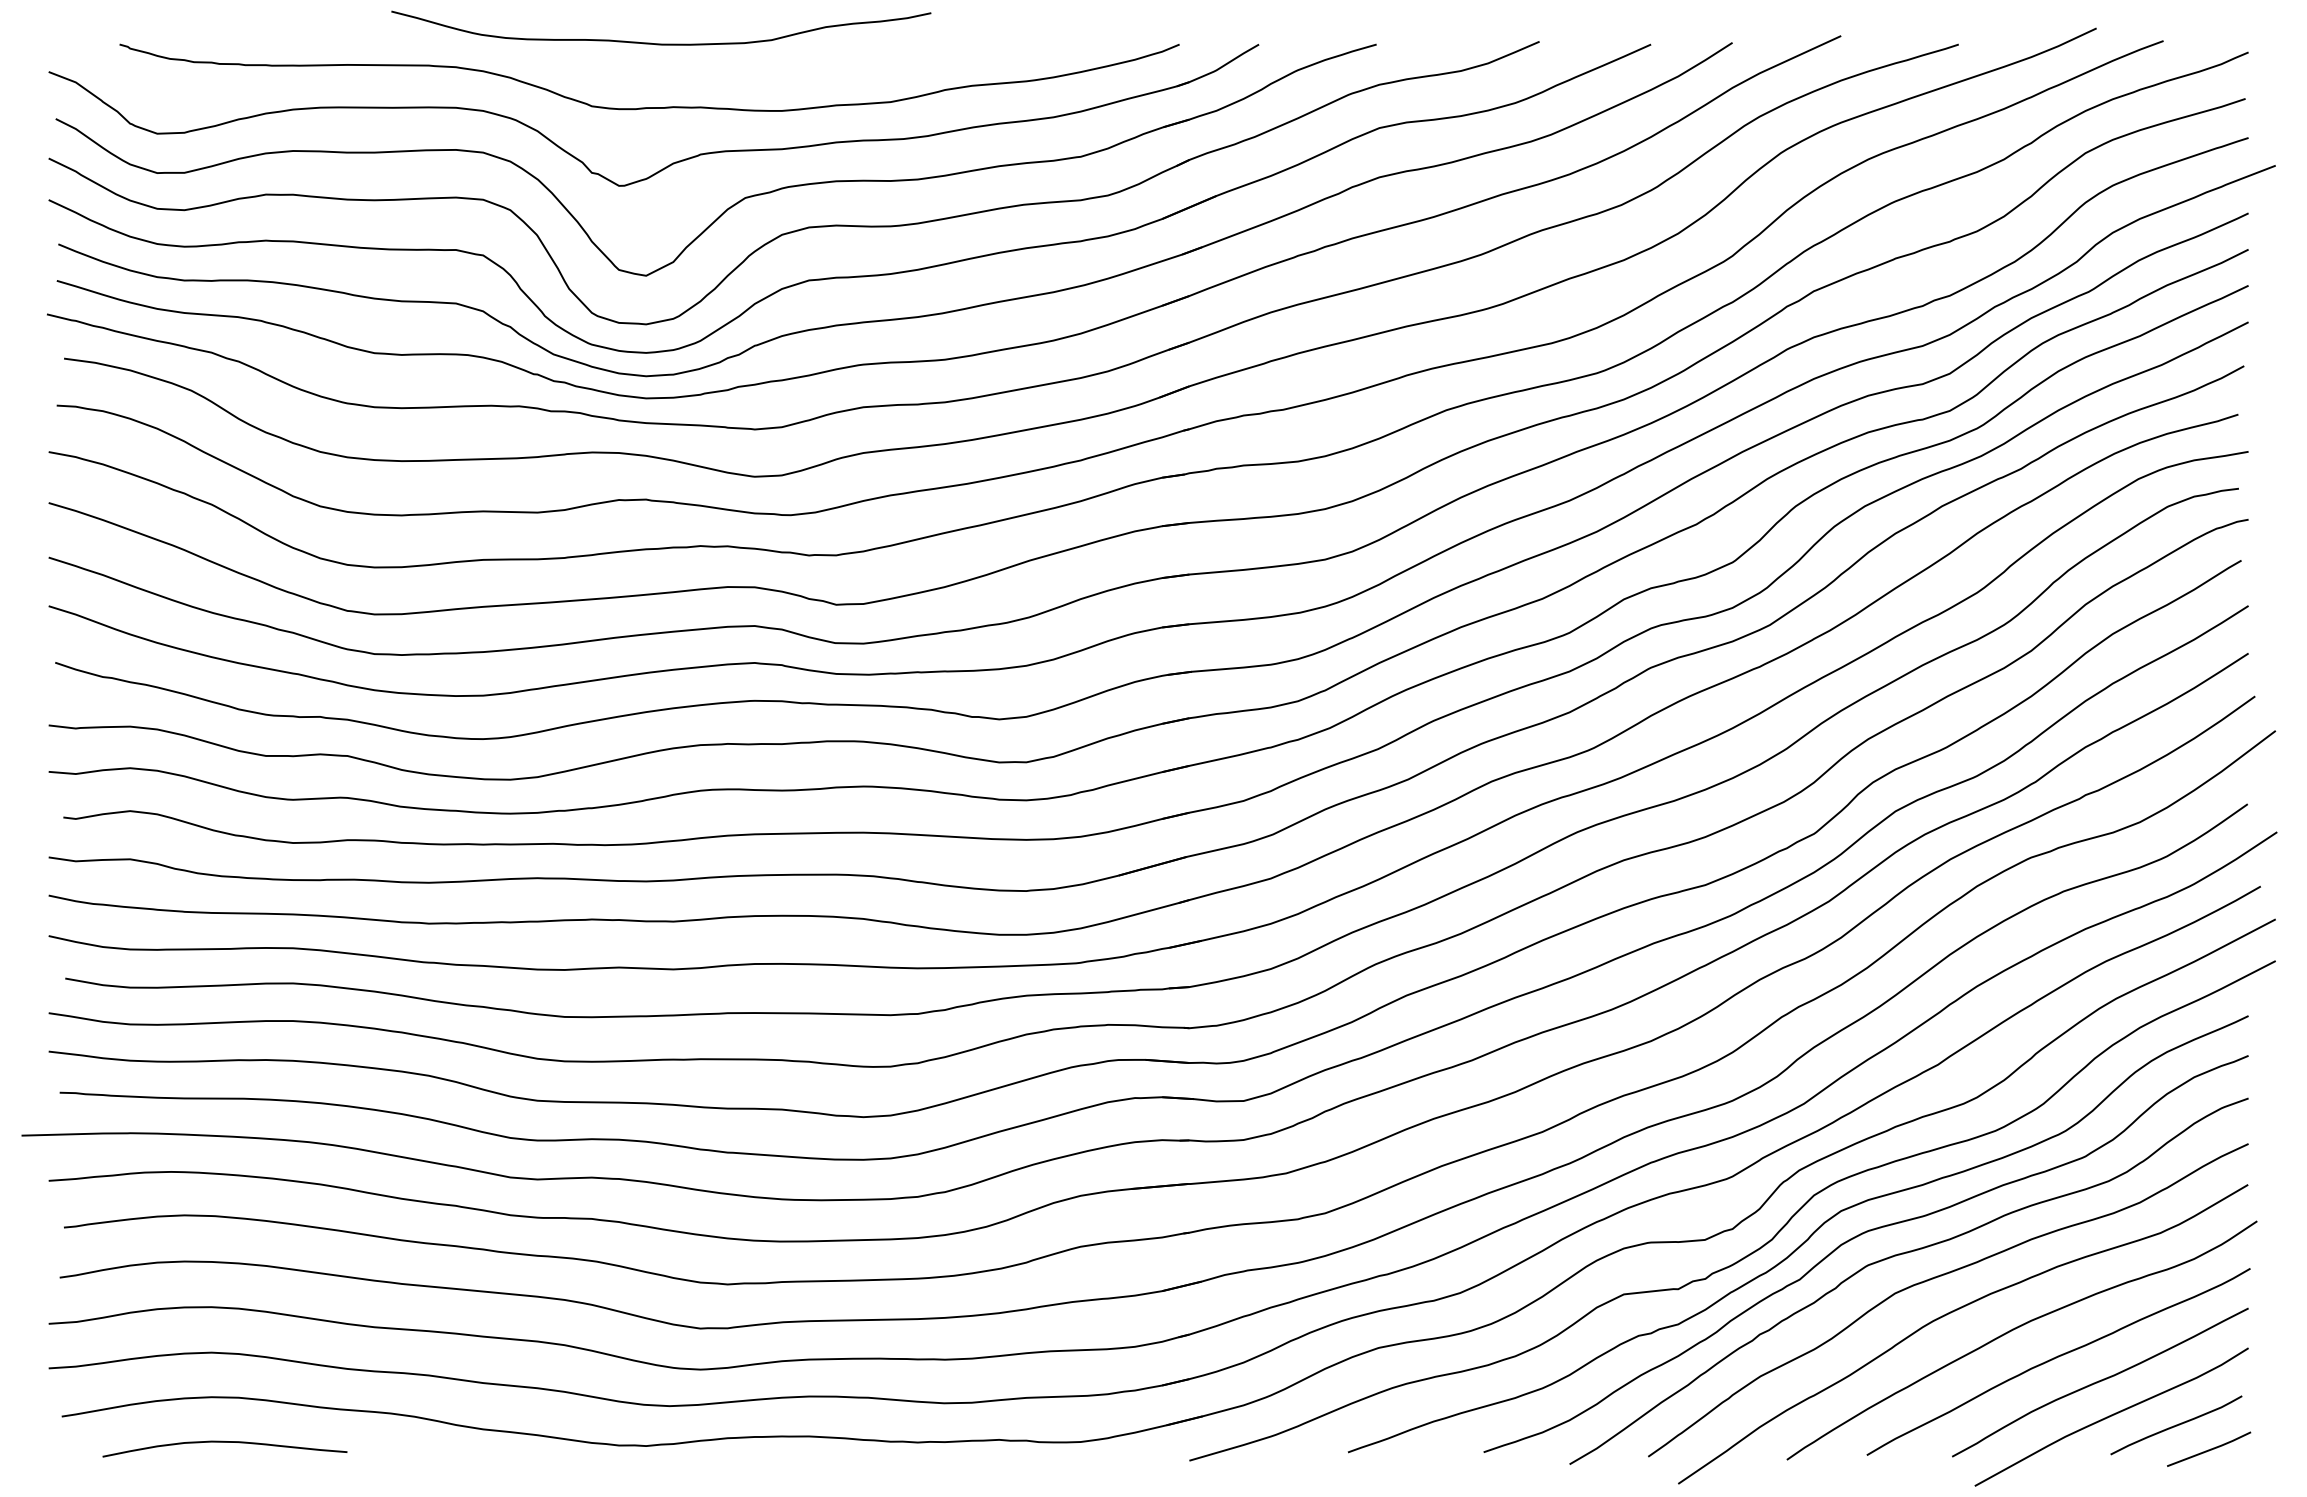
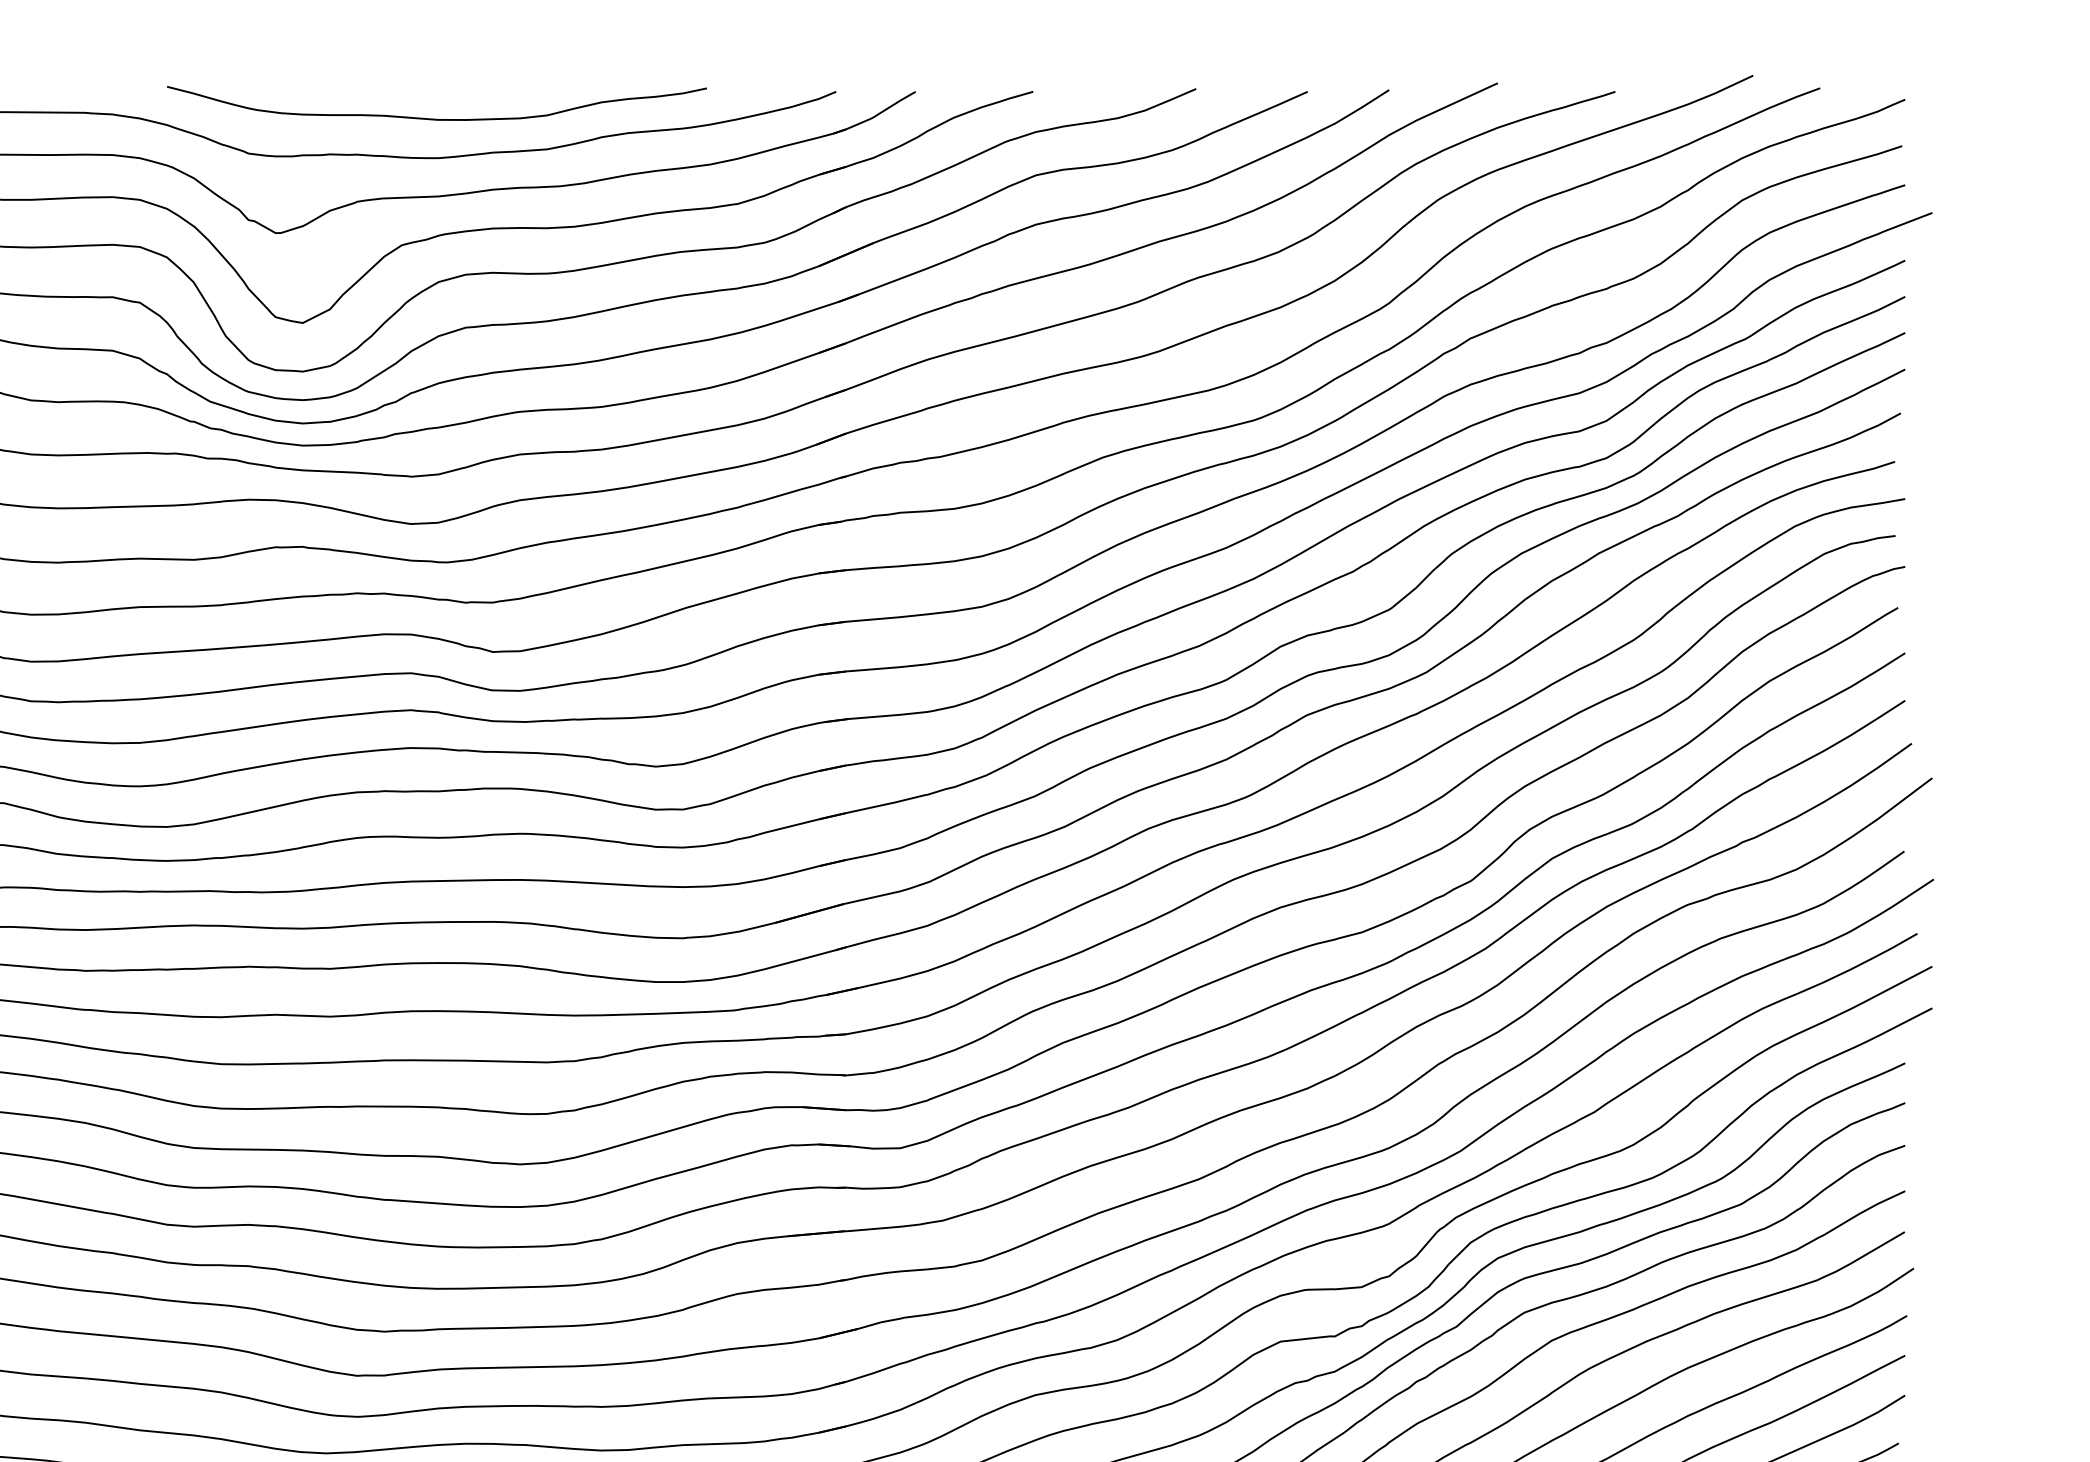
curve: (661, 43) -> (437, 118), moved

